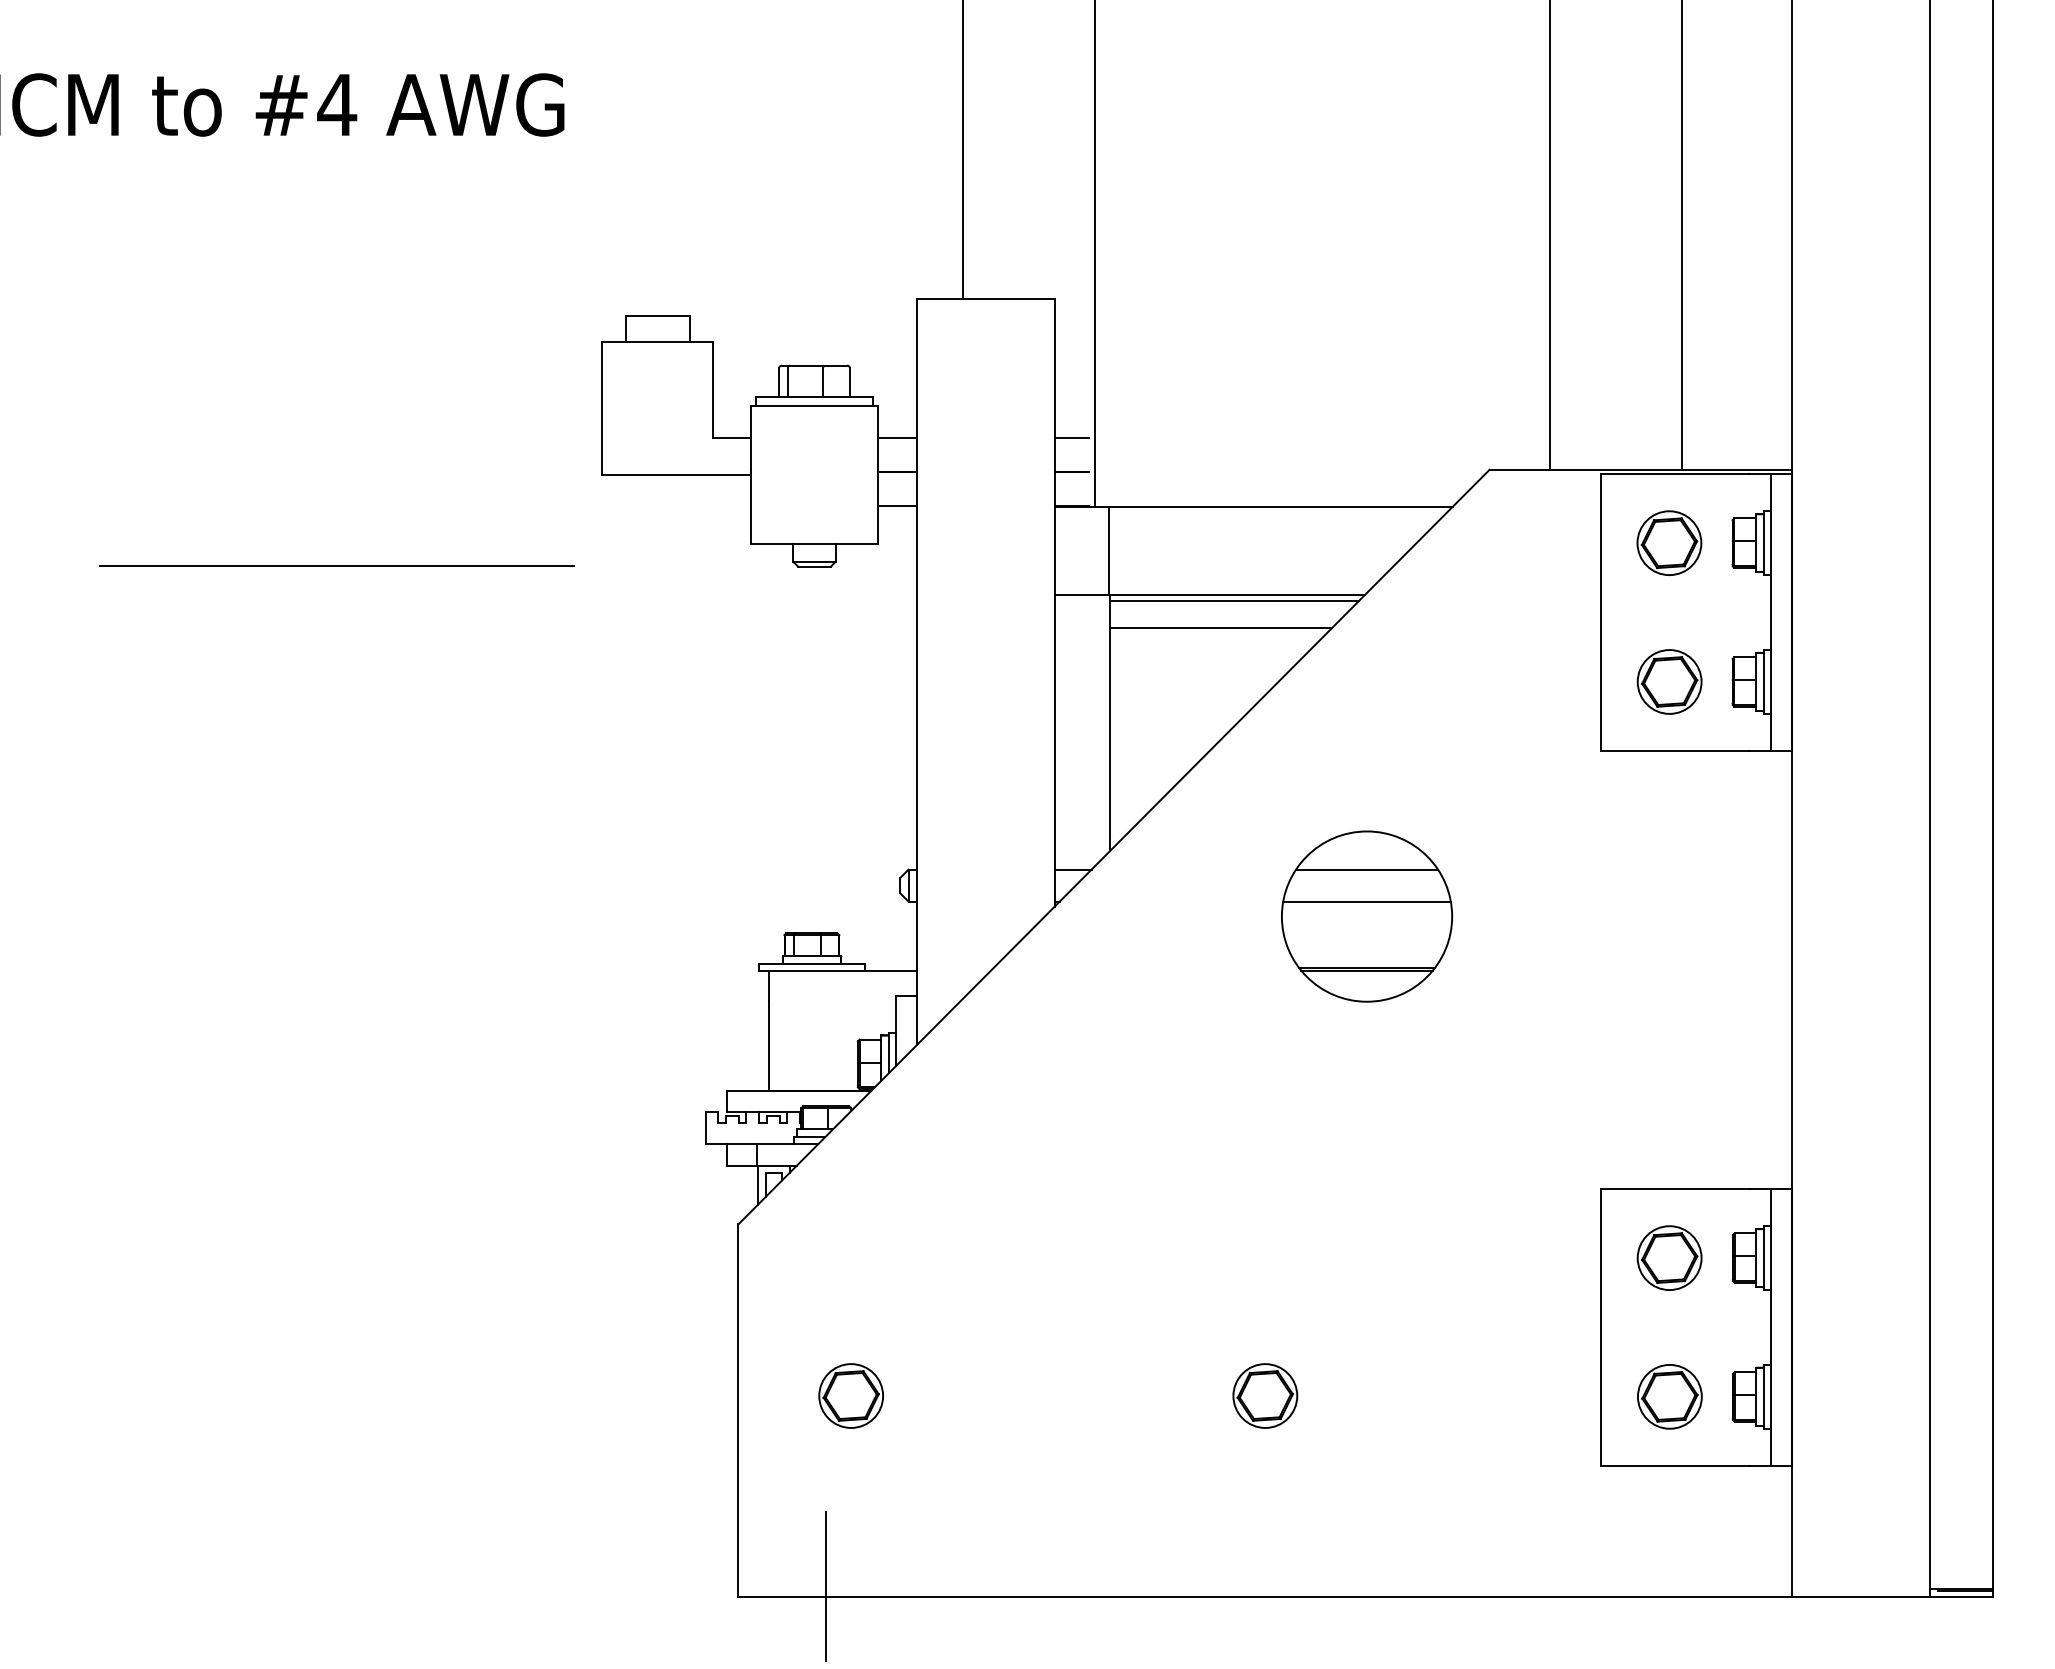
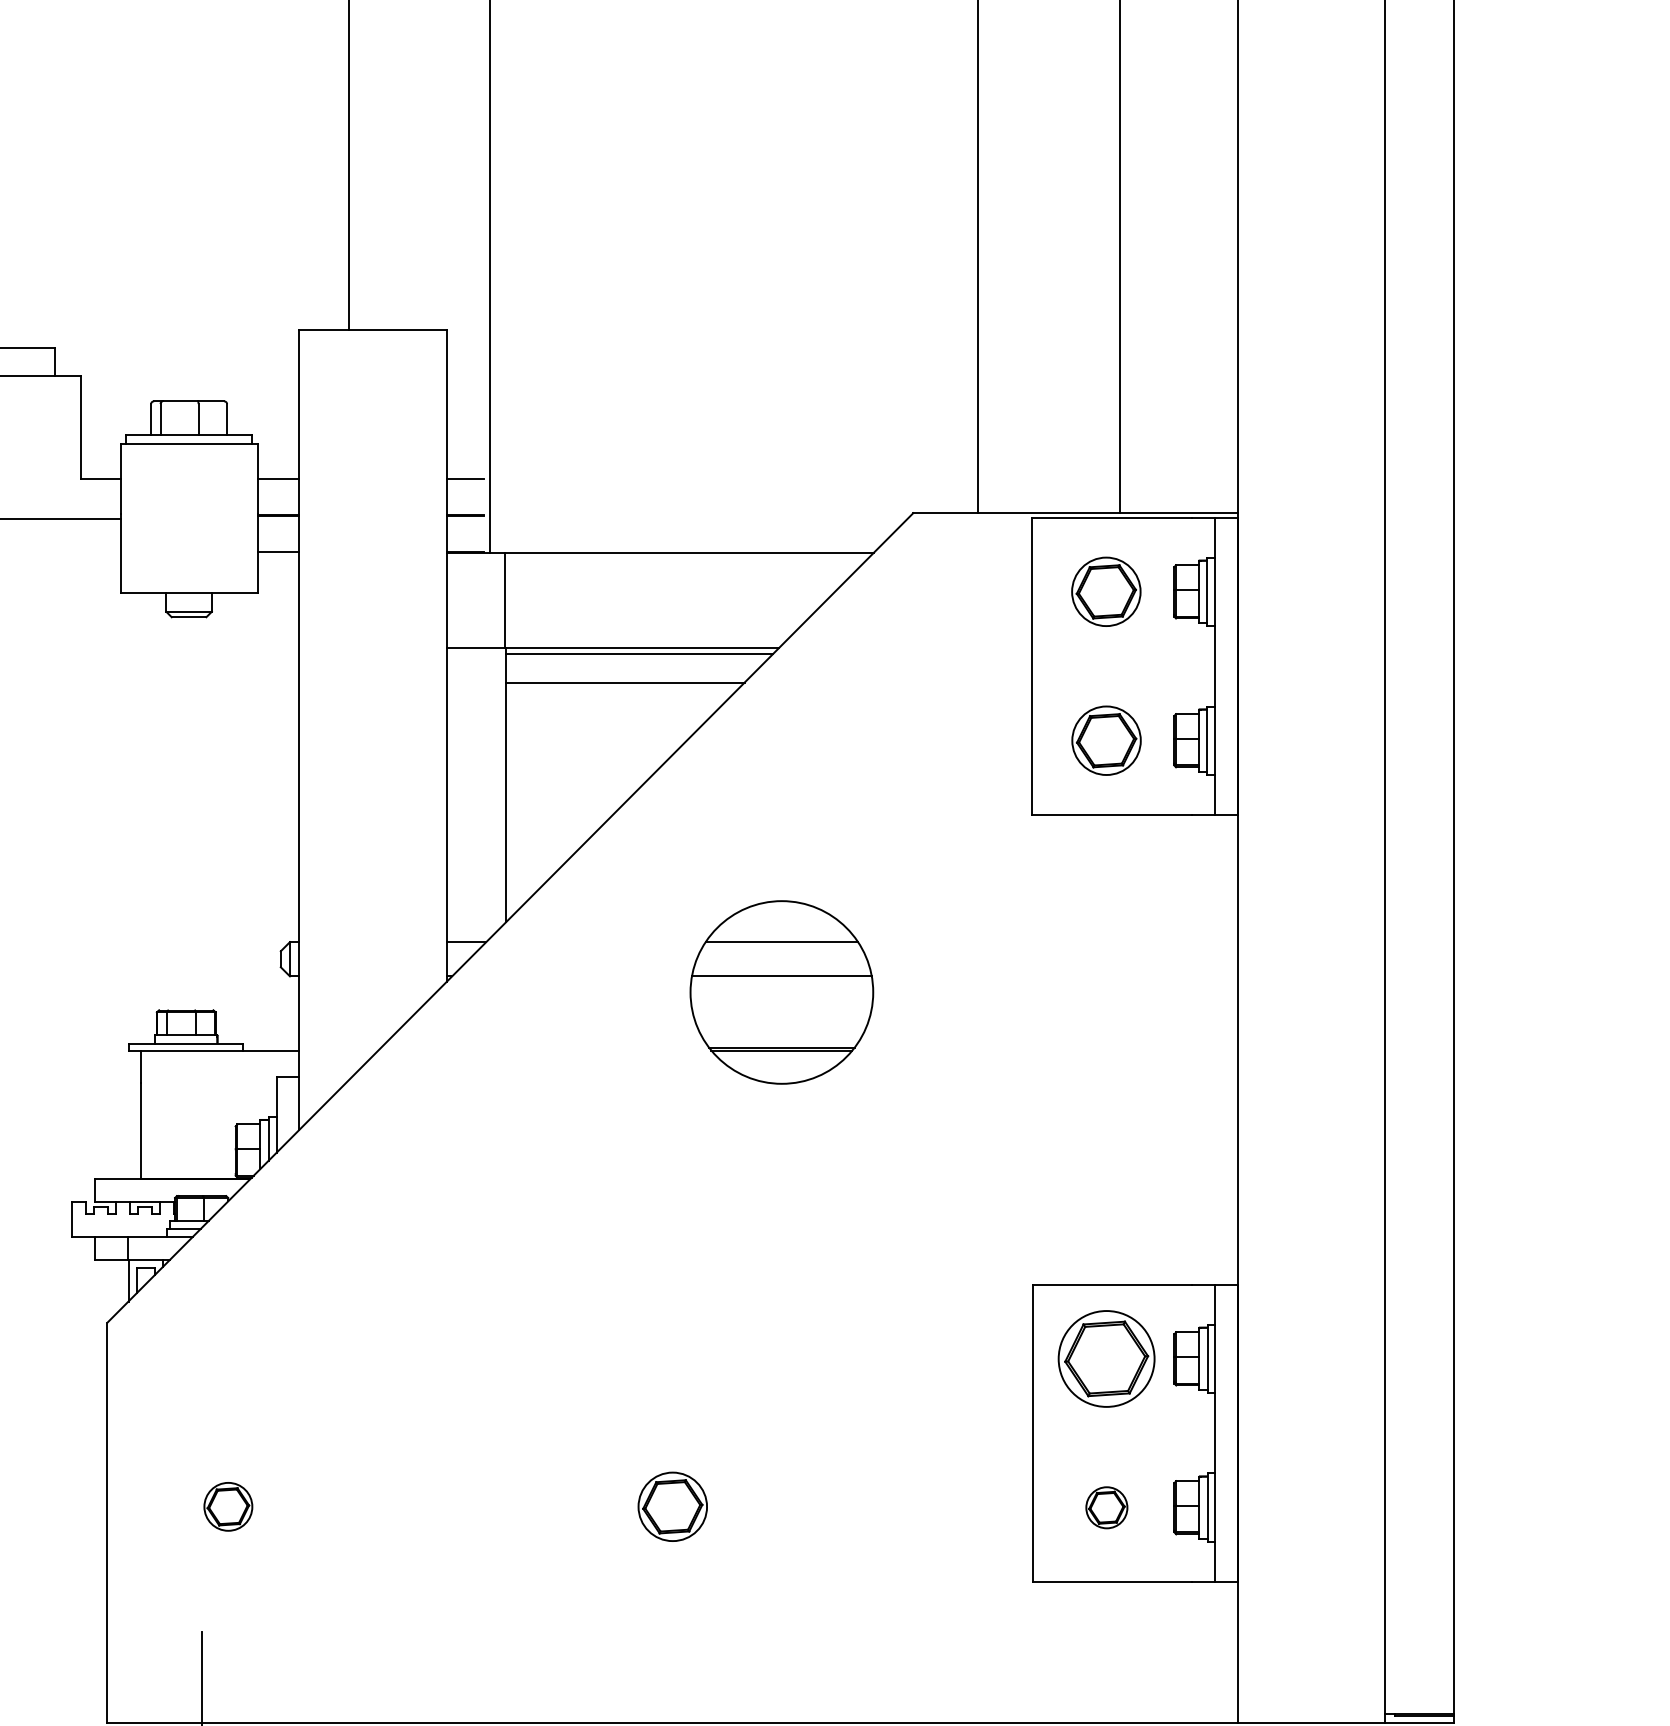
part: (1669, 1257) -> (1106, 1358), size x1.4
part: (850, 1395) -> (227, 1506), size x0.7
part: (1669, 1396) -> (1106, 1507), size x0.6

